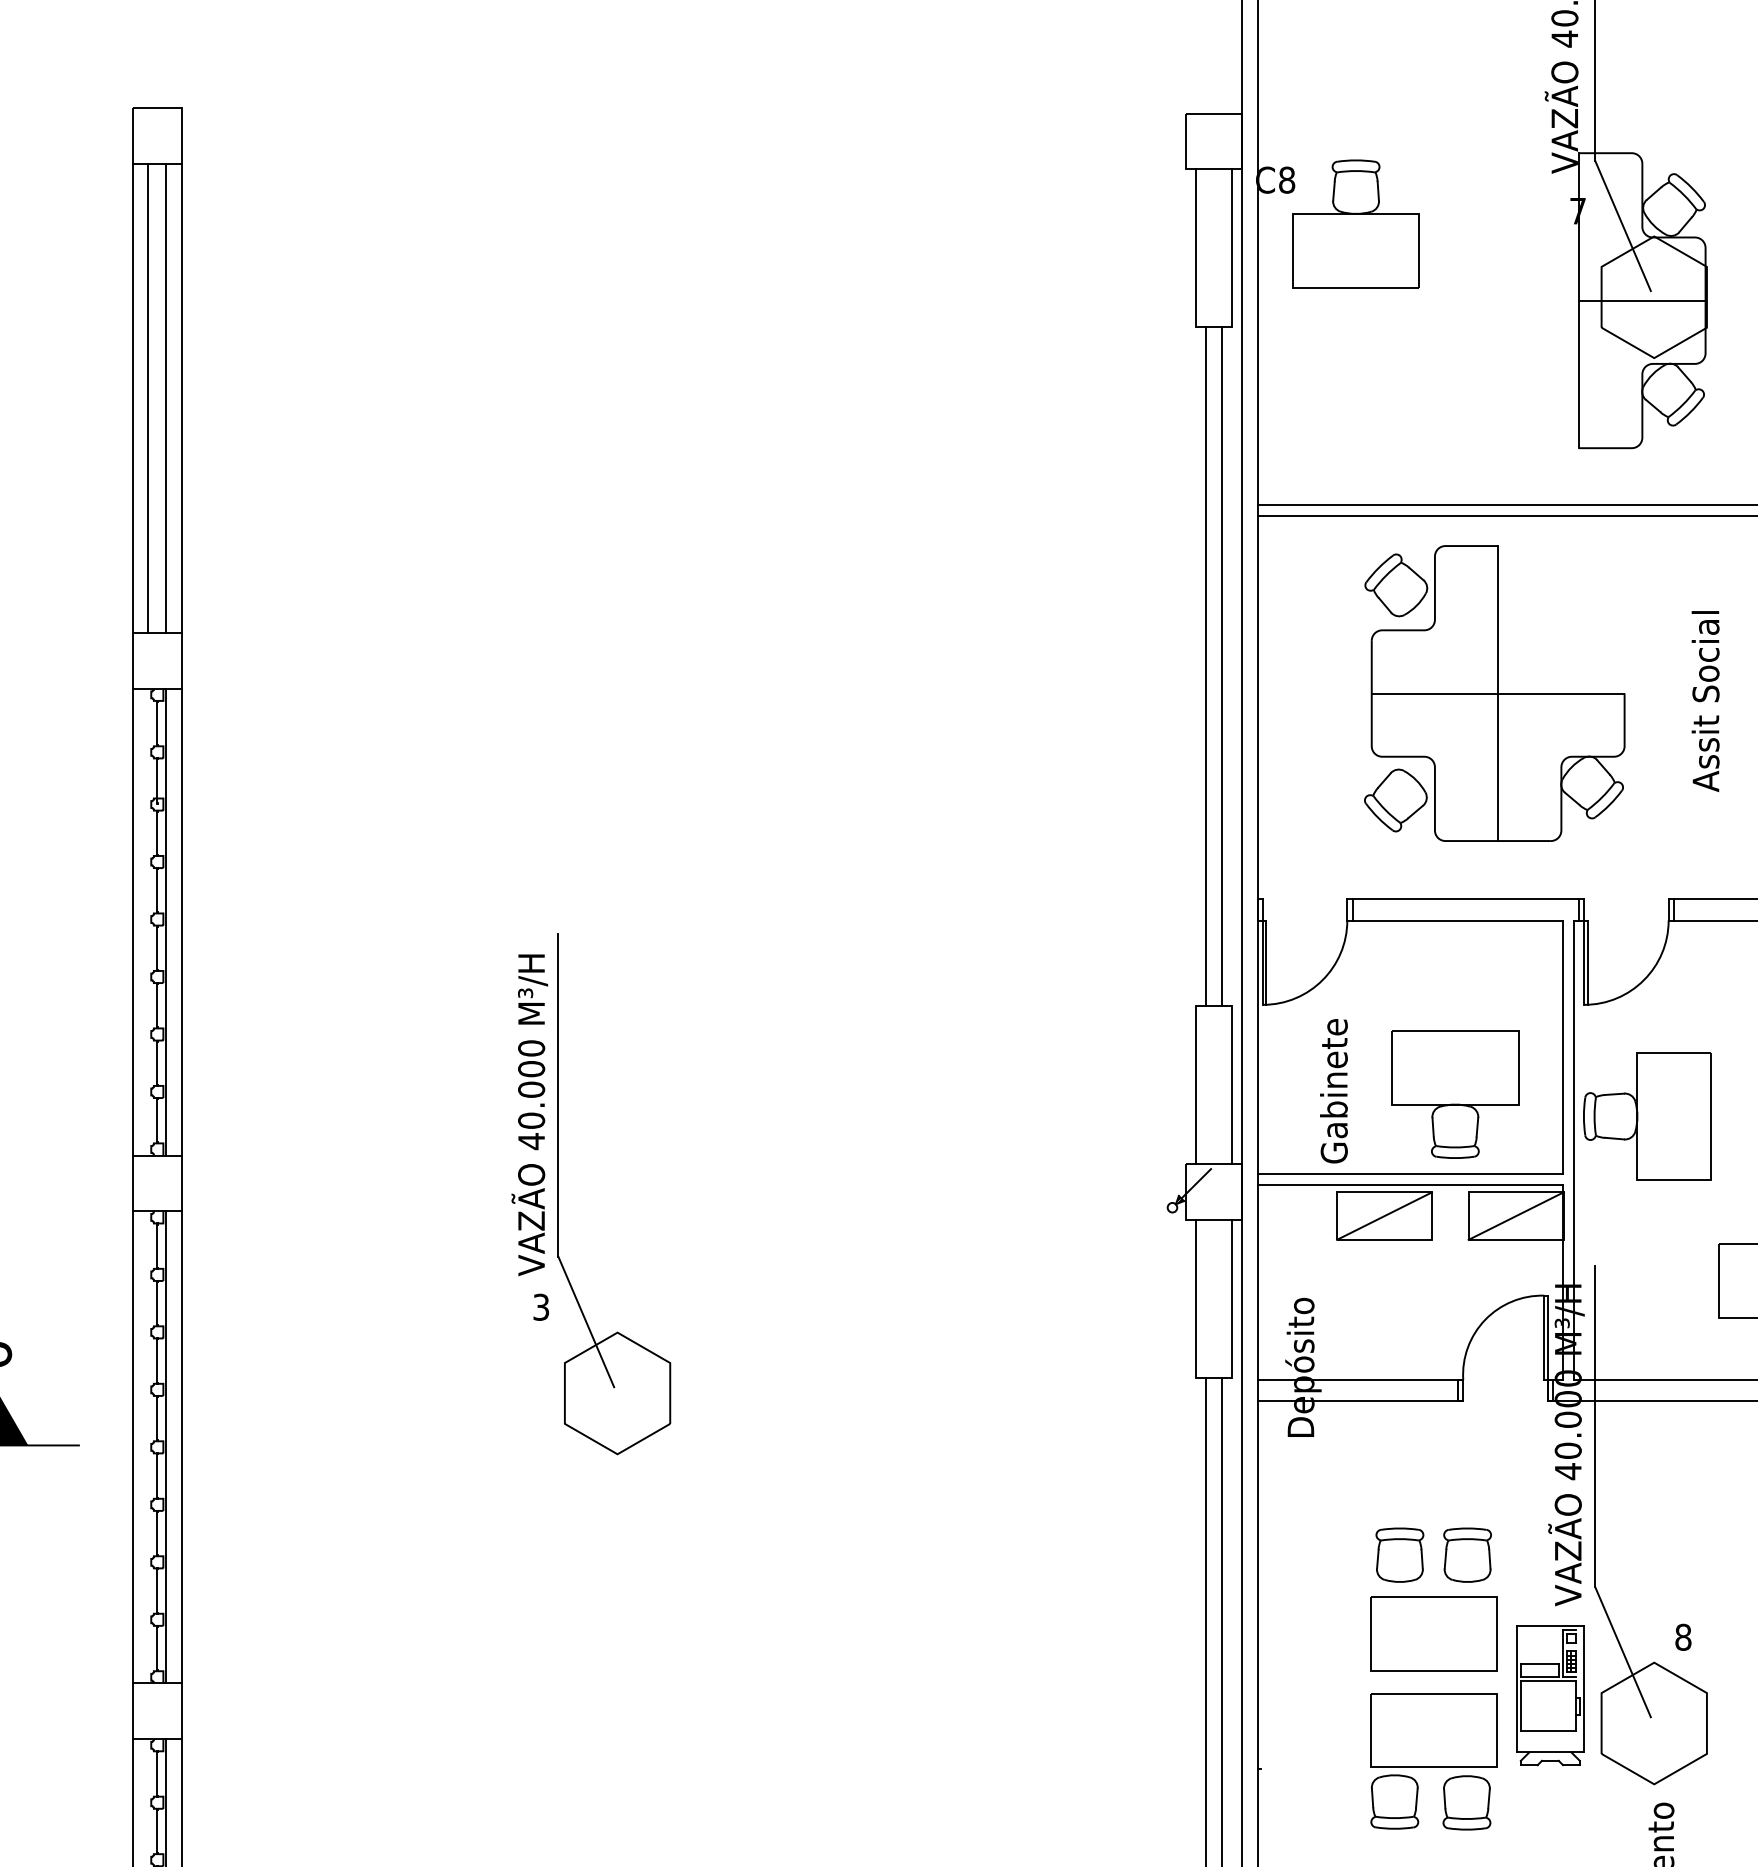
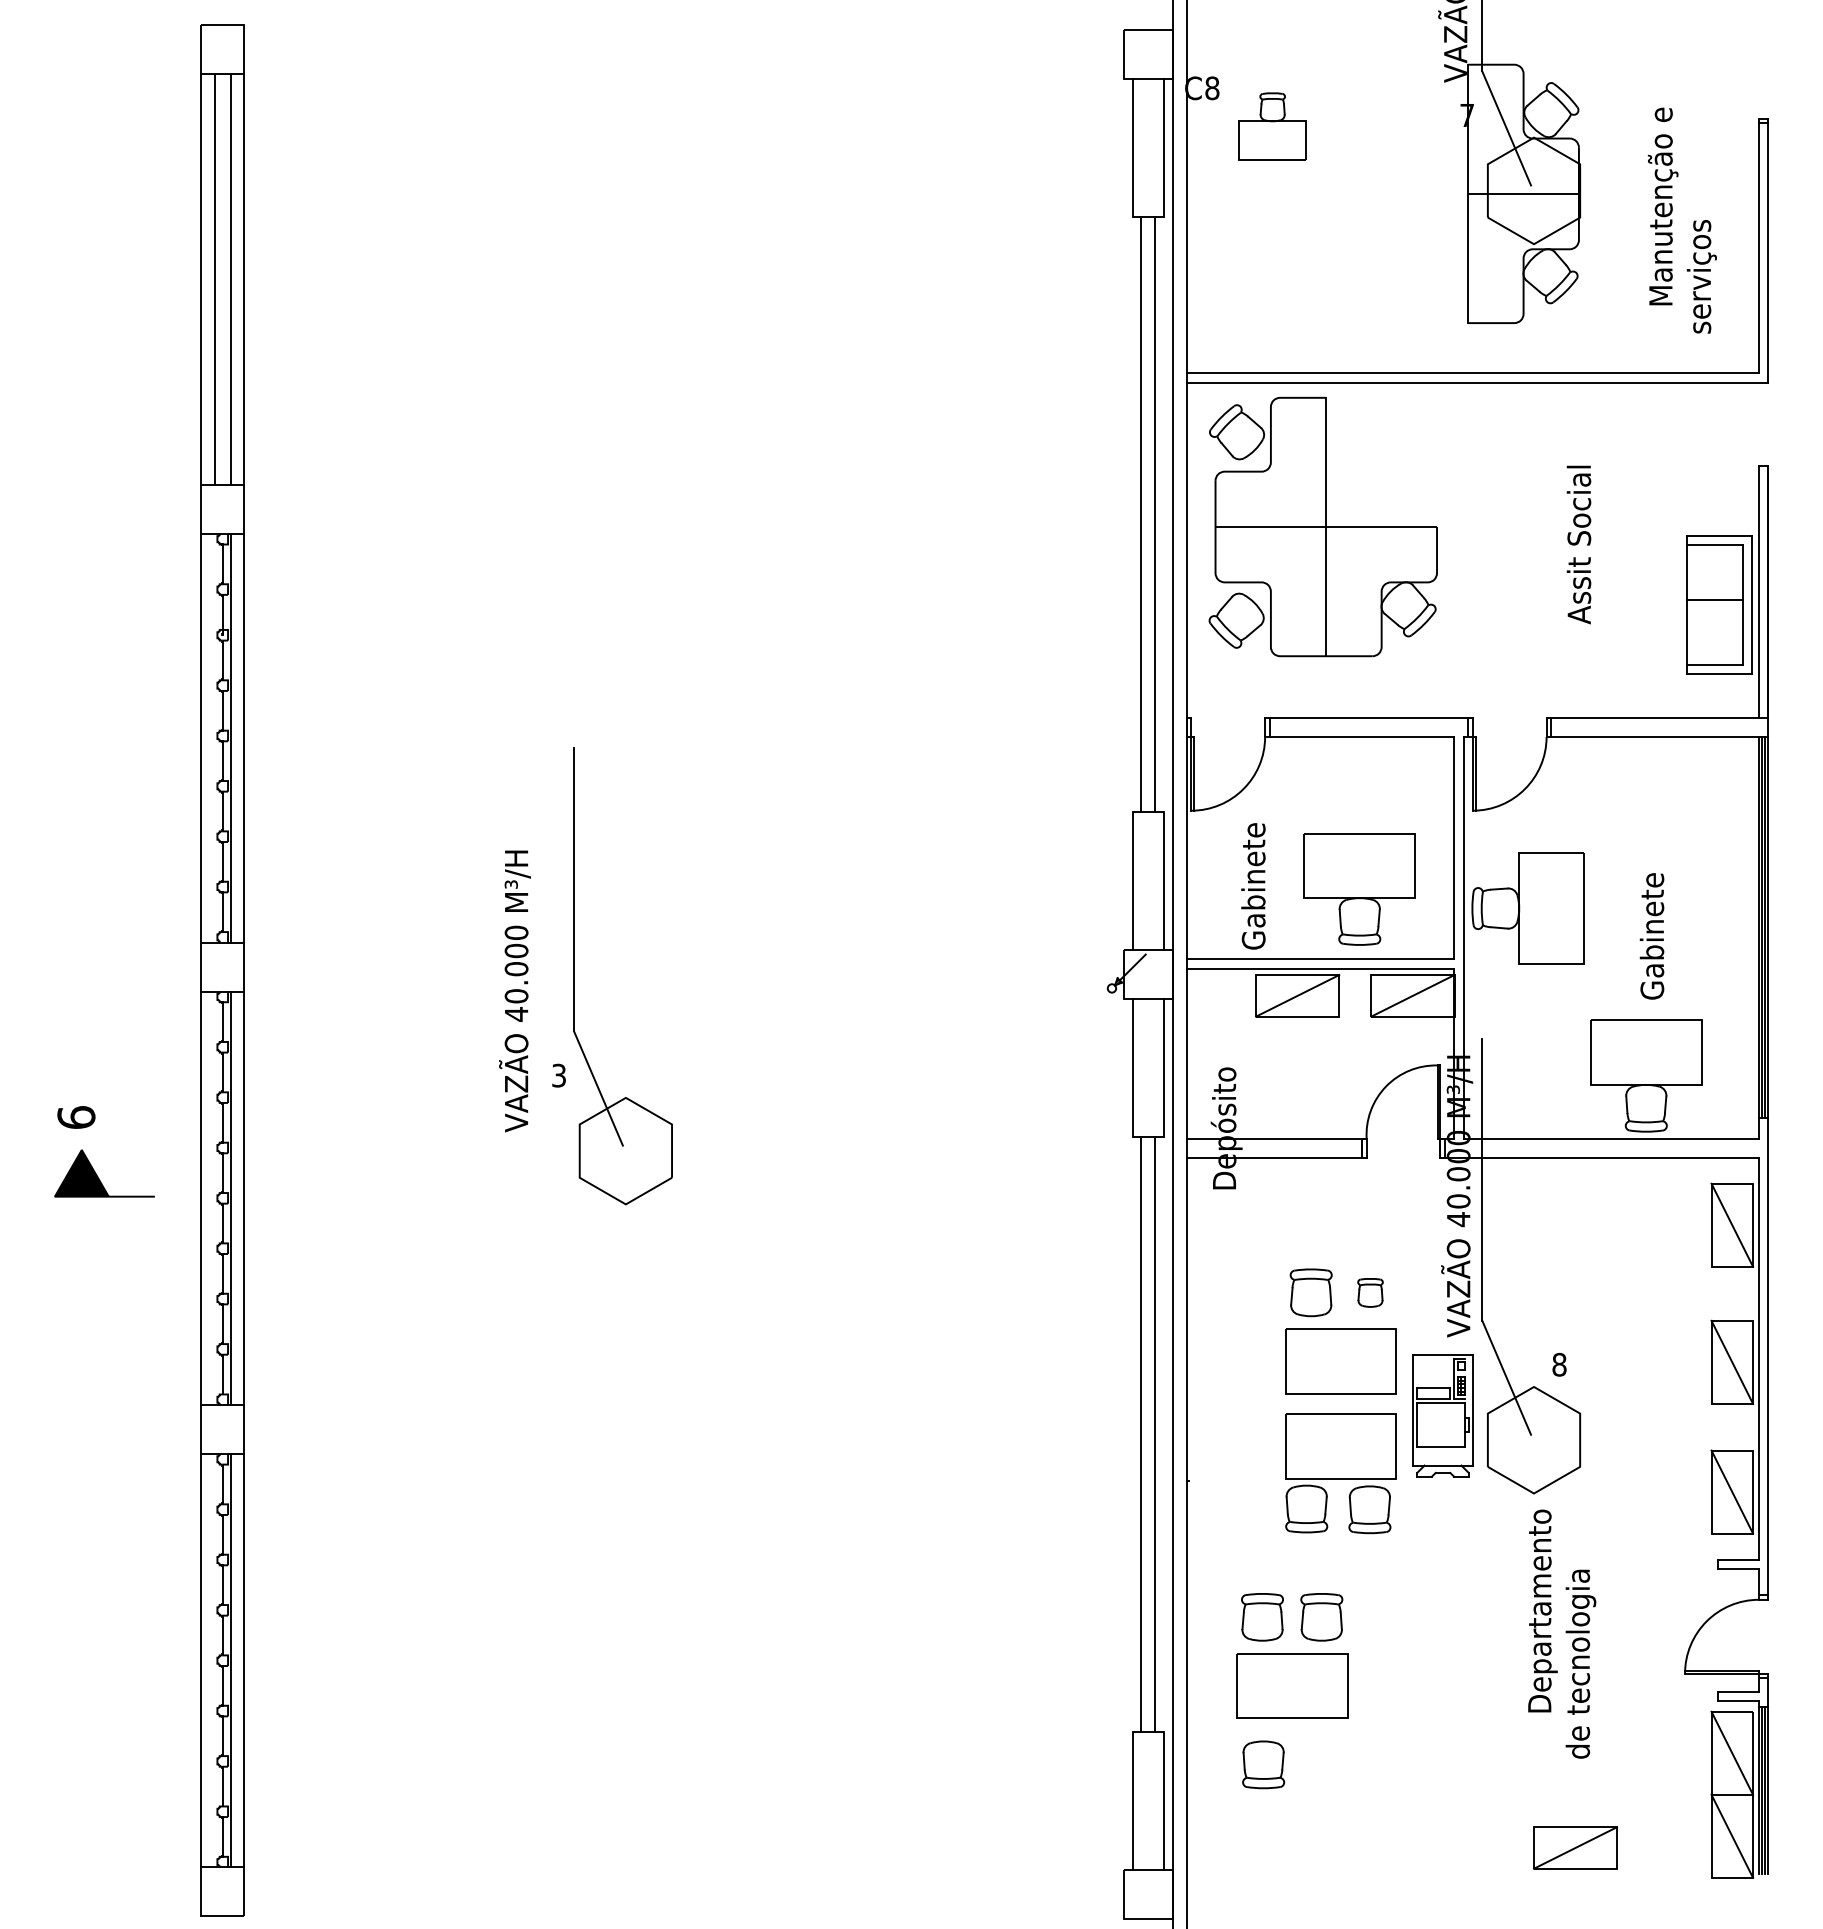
part: (1355, 223) -> (1272, 126), size x0.6
part: (1493, 692) -> (1322, 526), moved
text: (529, 1115) -> (514, 991), moved
part: (1467, 1554) -> (1370, 1292), size x0.6

